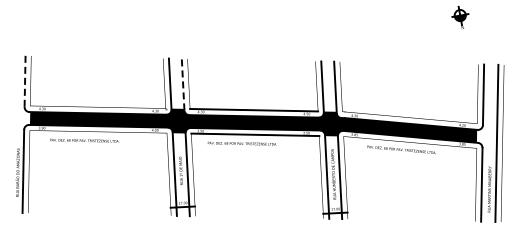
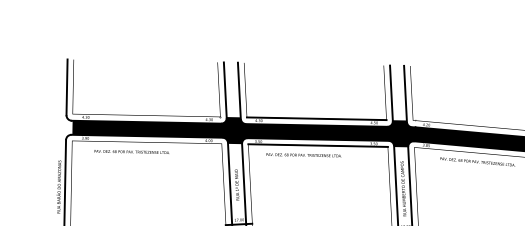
line: (25, 81) -> (67, 87), dashed -> solid
line: (183, 84) -> (239, 90), dashed -> solid

